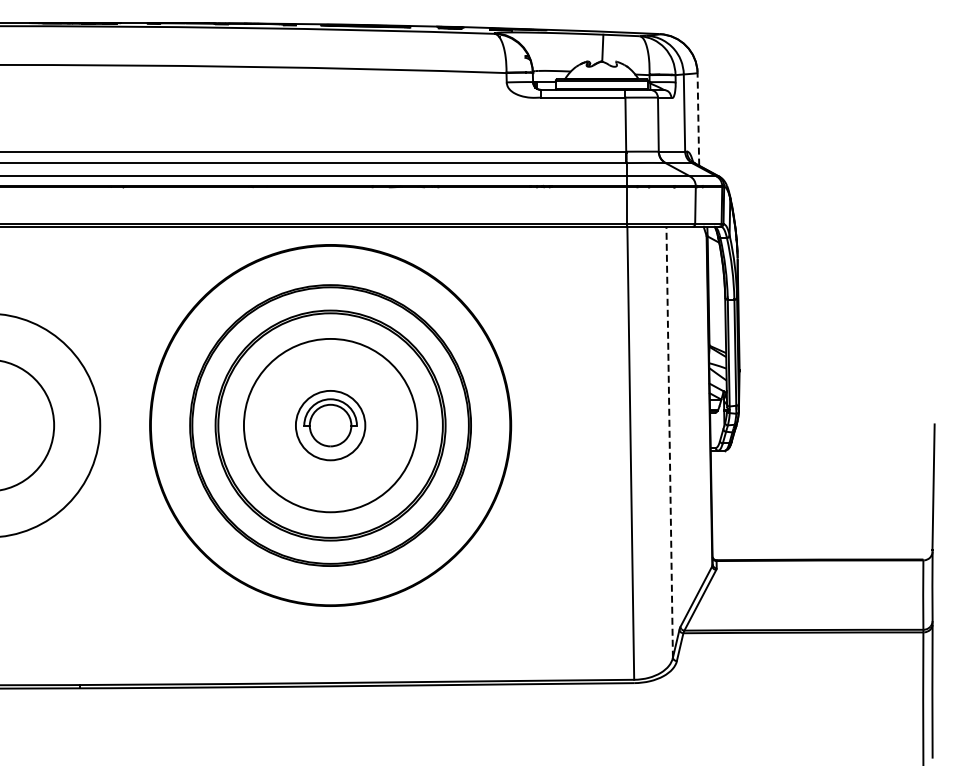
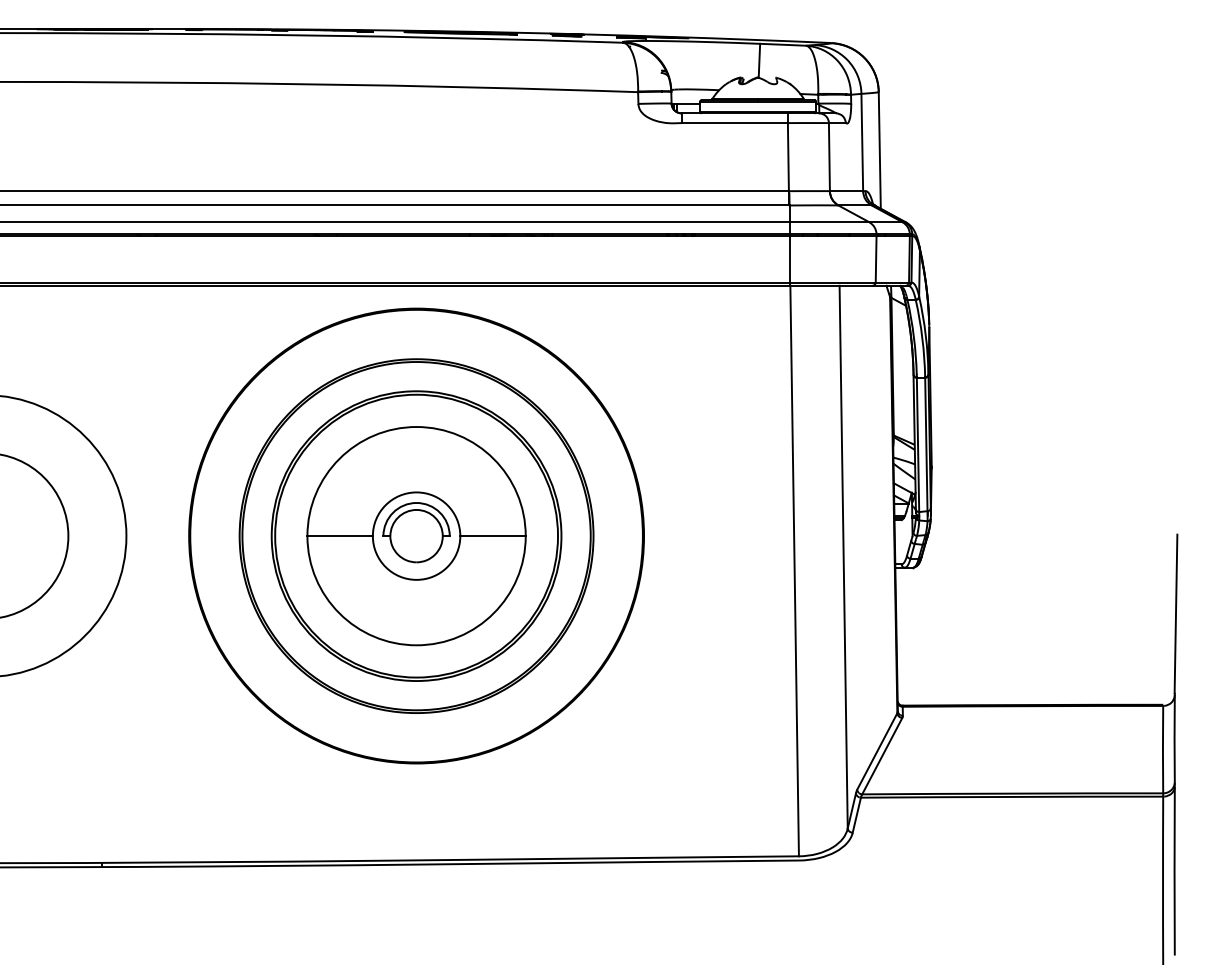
line: (698, 118) -> (879, 149), dashed -> solid
line: (269, 425) -> (339, 536), added
line: (391, 425) -> (493, 536), added
line: (669, 441) -> (843, 556), dashed -> solid

